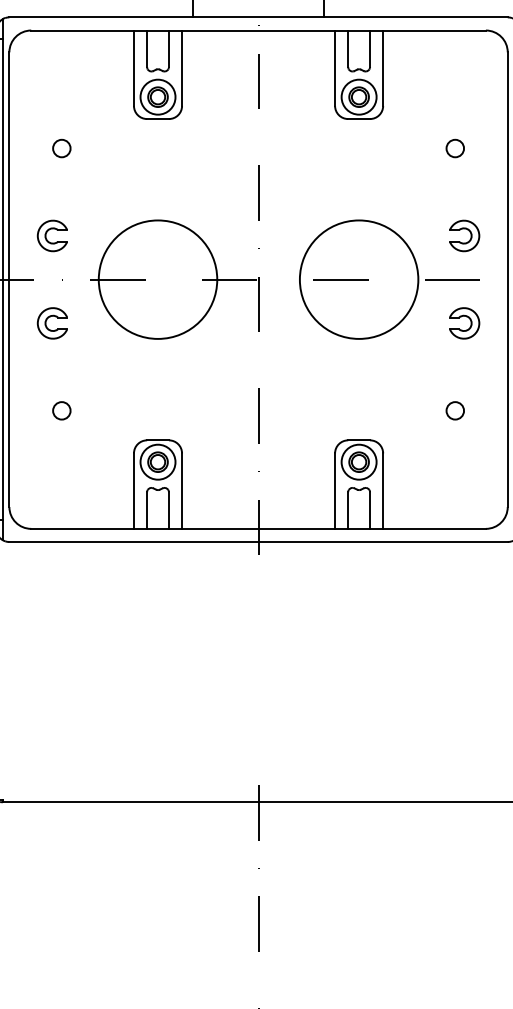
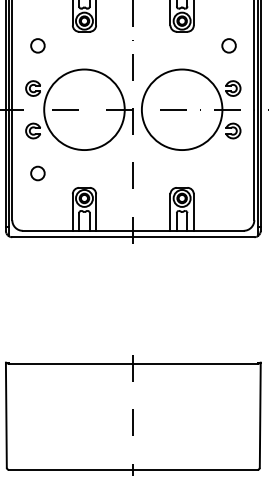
circle: (61, 149) -> (37, 46), size x1.6
circle: (454, 149) -> (228, 46), size x1.6
circle: (158, 279) -> (84, 109), size x1.4
circle: (357, 279) -> (181, 109), size x1.4
circle: (61, 410) -> (37, 173), size x1.6
circle: (454, 410) -> (228, 173), removed

